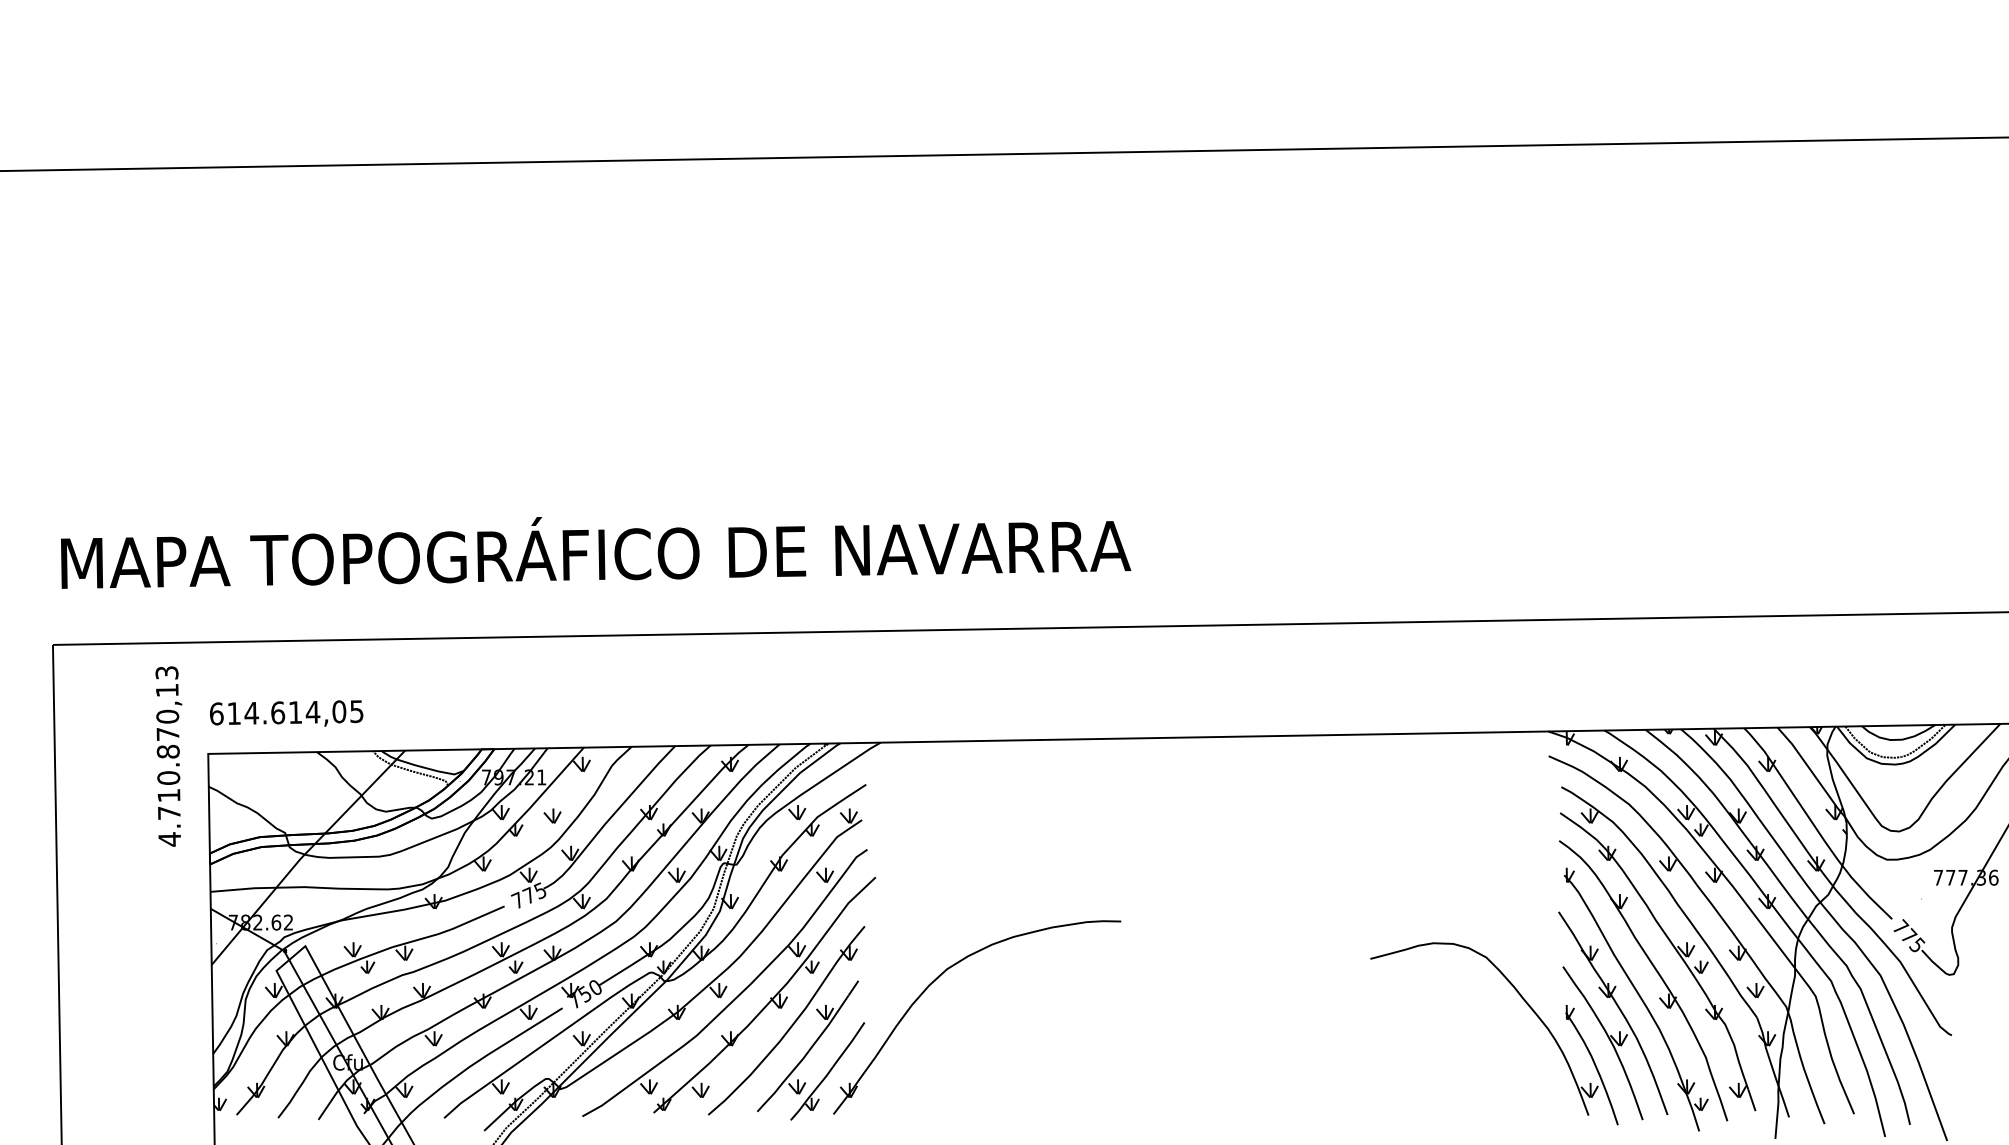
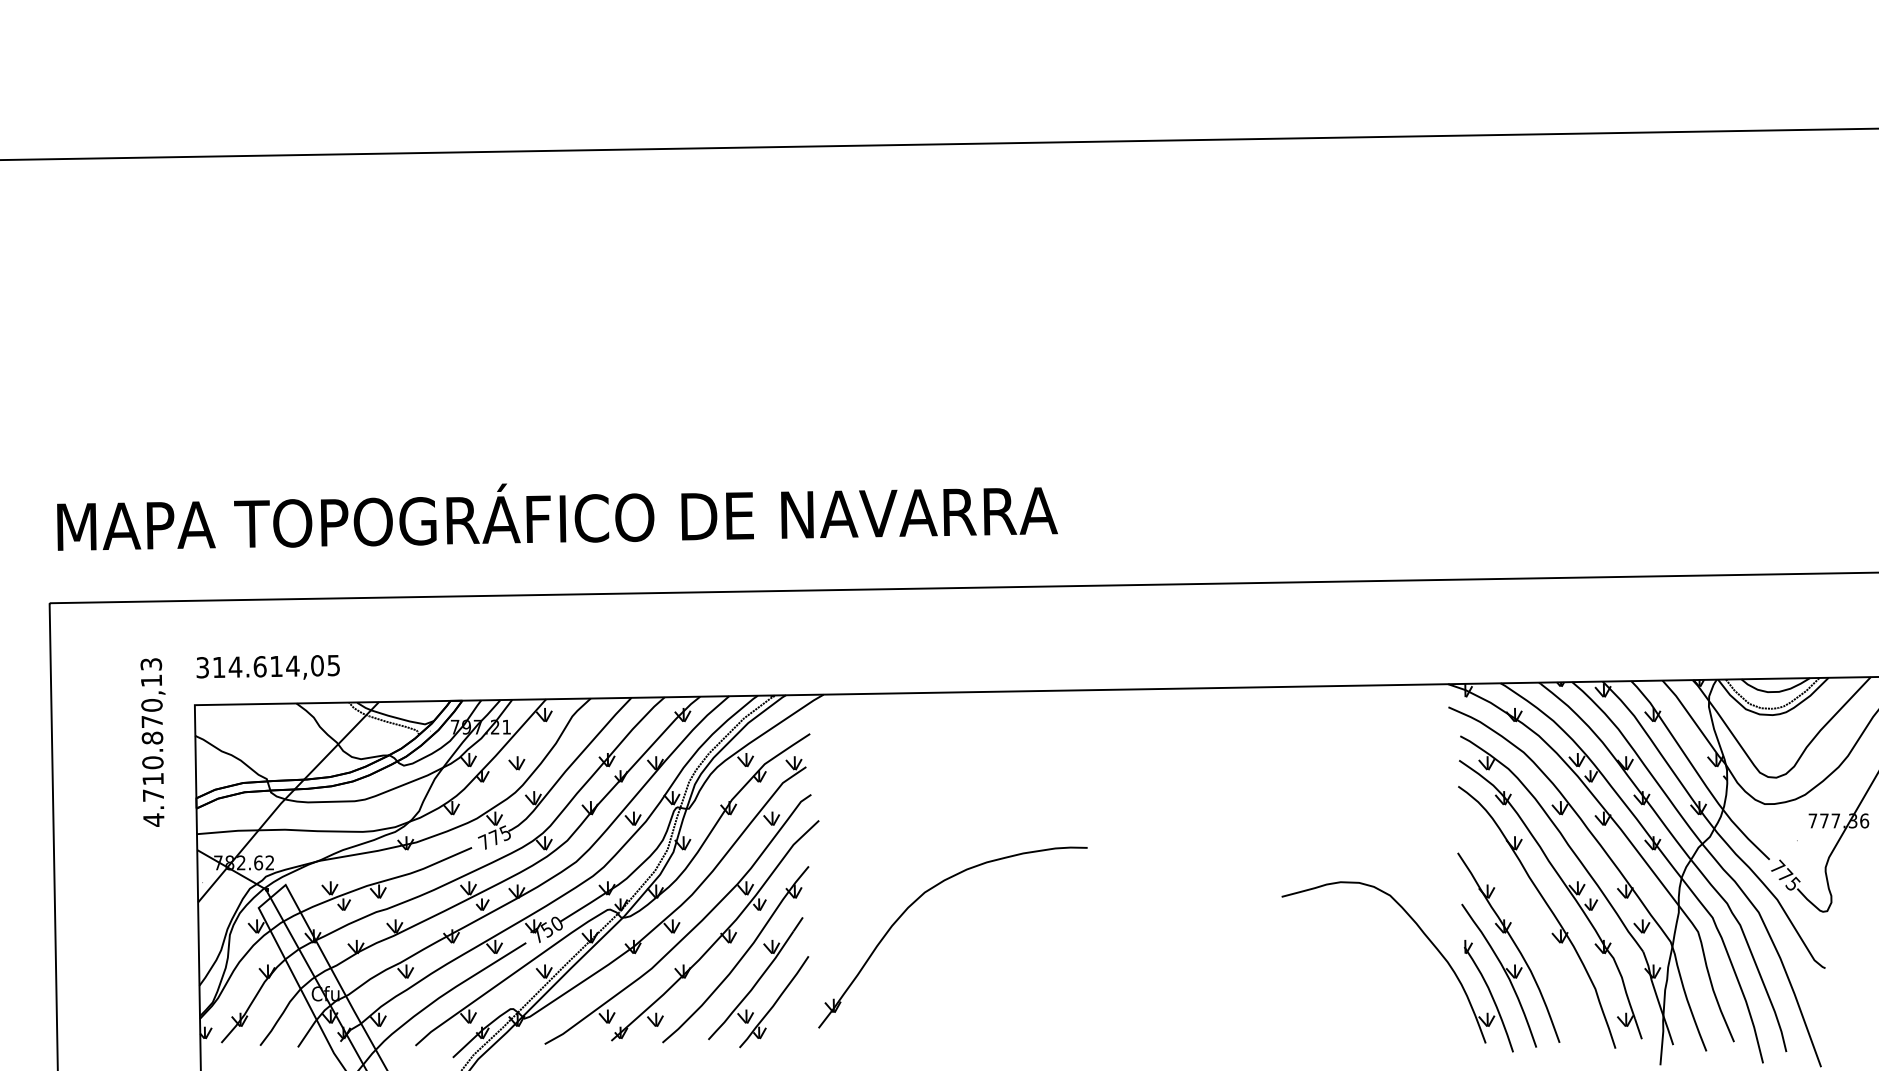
text: (216, 713) -> (202, 667), 614.614,05 -> 314.614,05
text: (168, 756) -> (152, 742), moved
part: (938, 978) -> (916, 901), moved
part: (1636, 999) -> (1530, 934), removed

